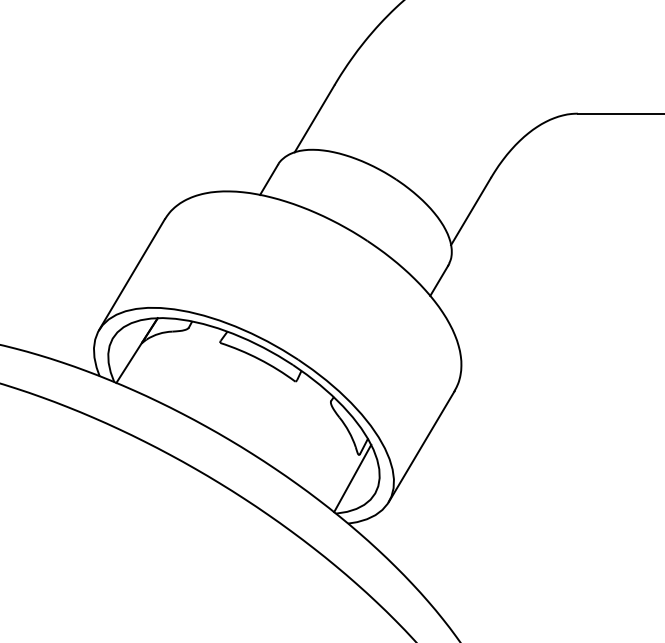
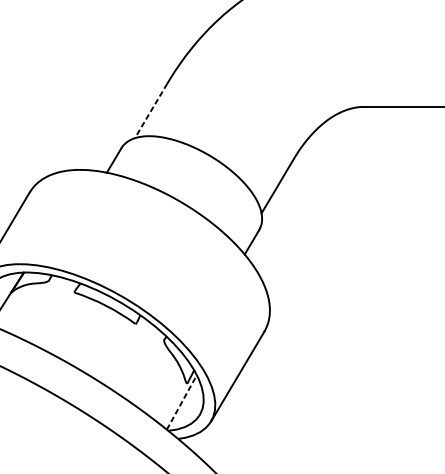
line: (314, 119) -> (150, 111), solid -> dashed
line: (352, 478) -> (181, 402), solid -> dashed

